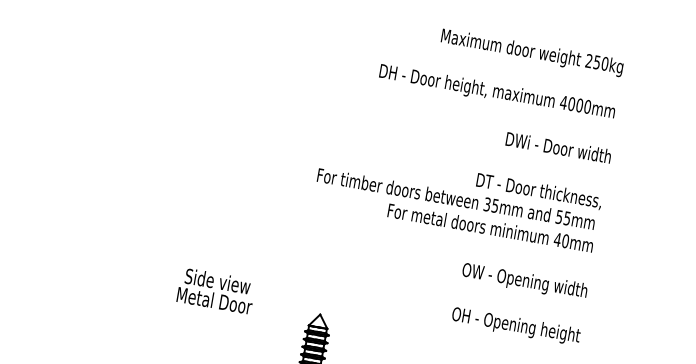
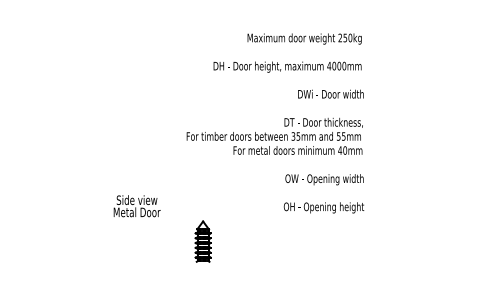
text: (215, 291) -> (136, 206), moved

